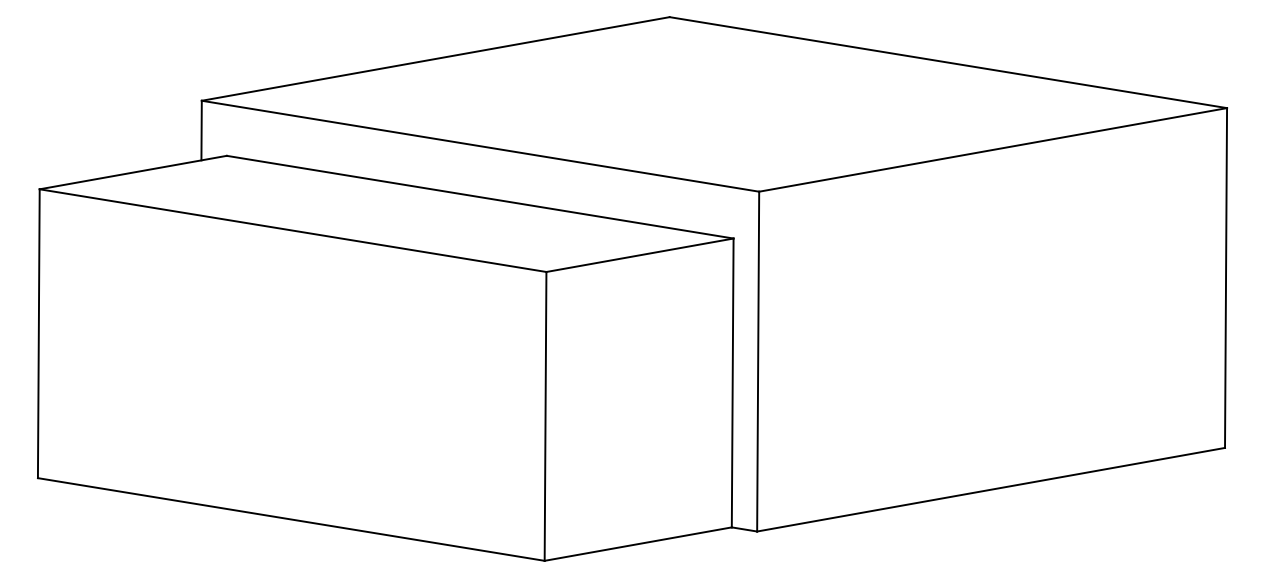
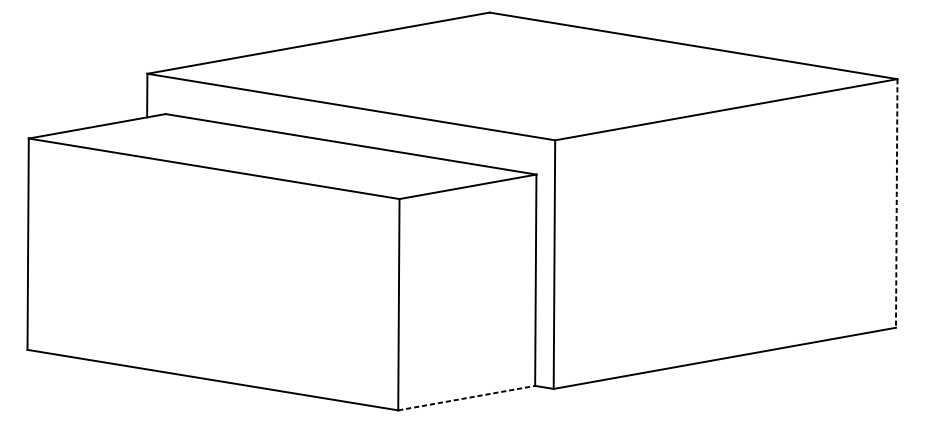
line: (1226, 278) -> (897, 203), solid -> dashed
line: (638, 544) -> (466, 398), solid -> dashed

